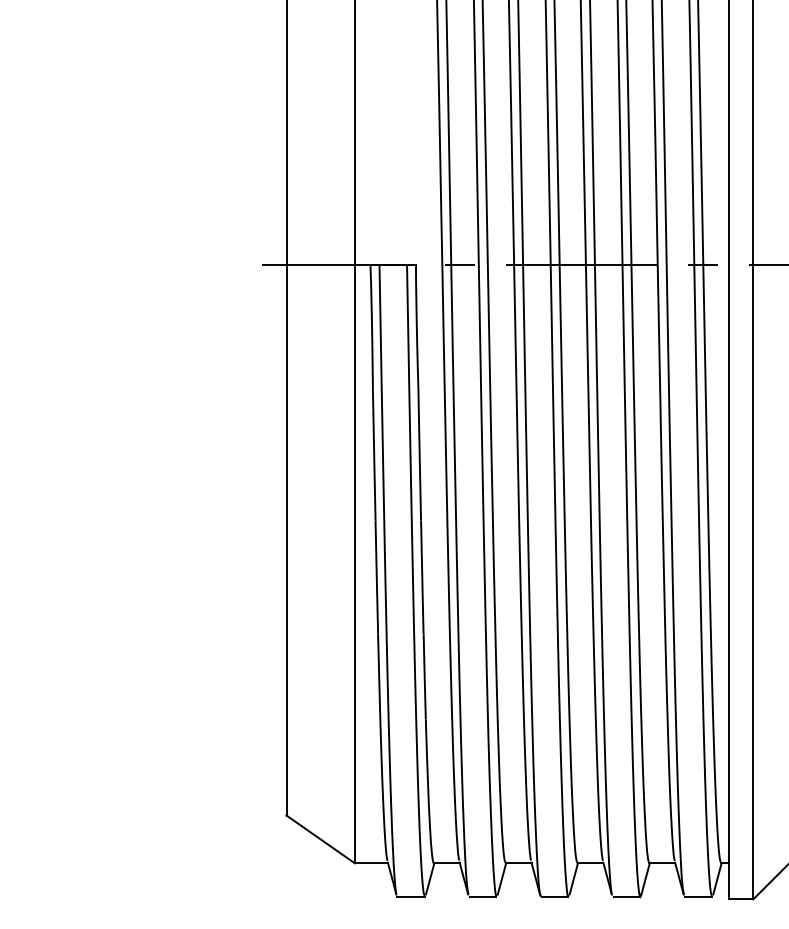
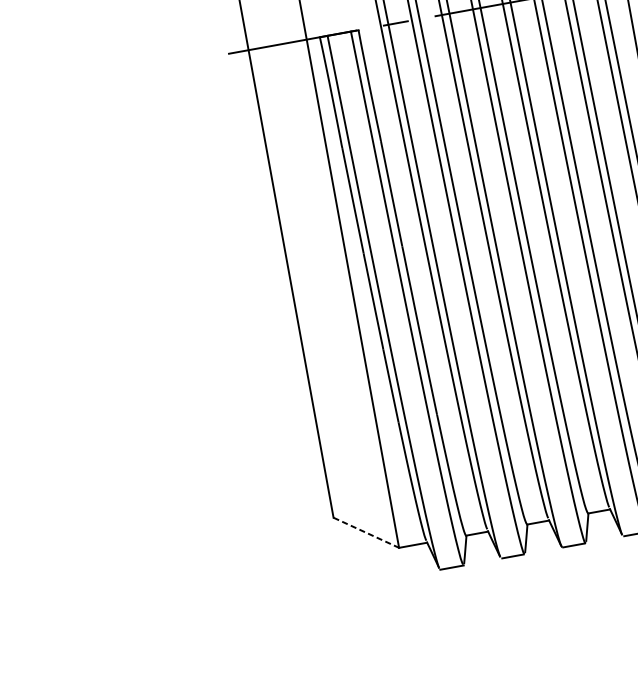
line: (320, 839) -> (366, 532), solid -> dashed

